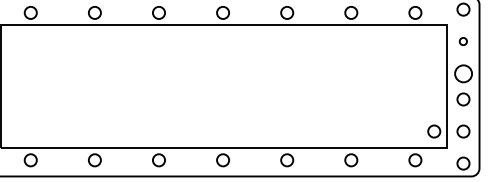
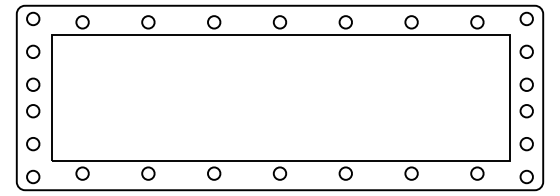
circle: (463, 41) -> (526, 51), size x1.67
circle: (463, 73) -> (526, 84), size x0.71
circle: (434, 131) -> (496, 144), removed

